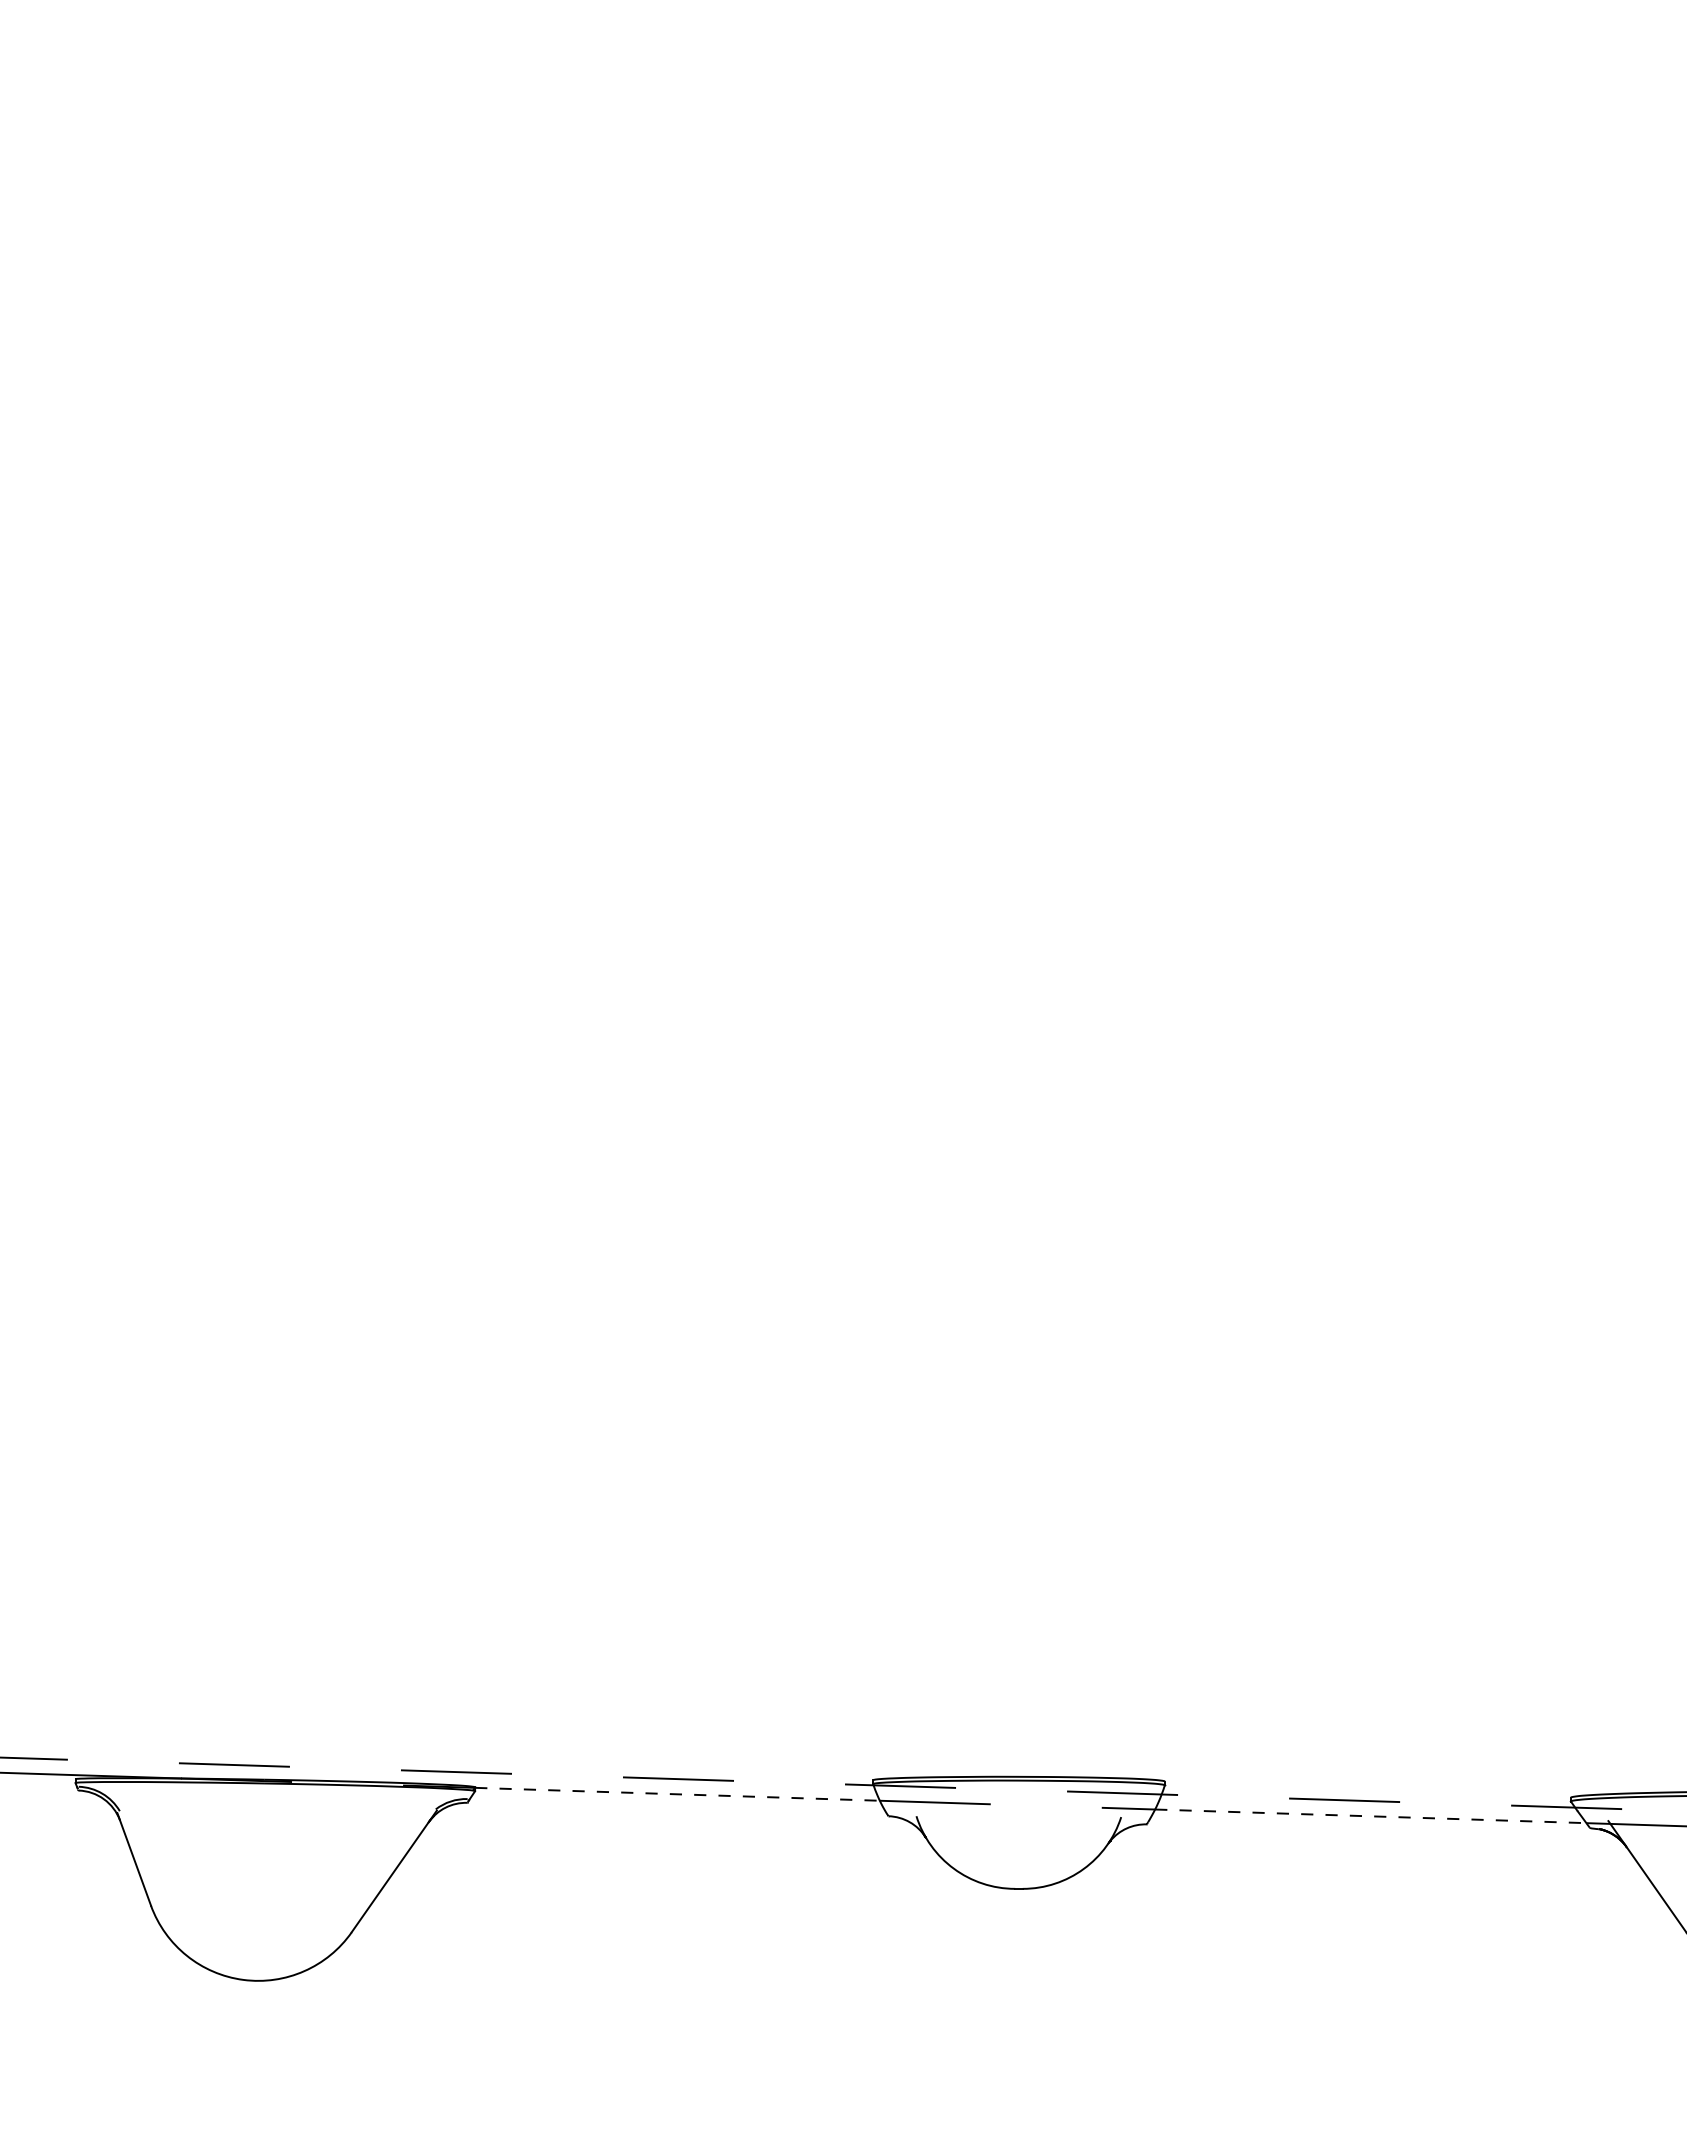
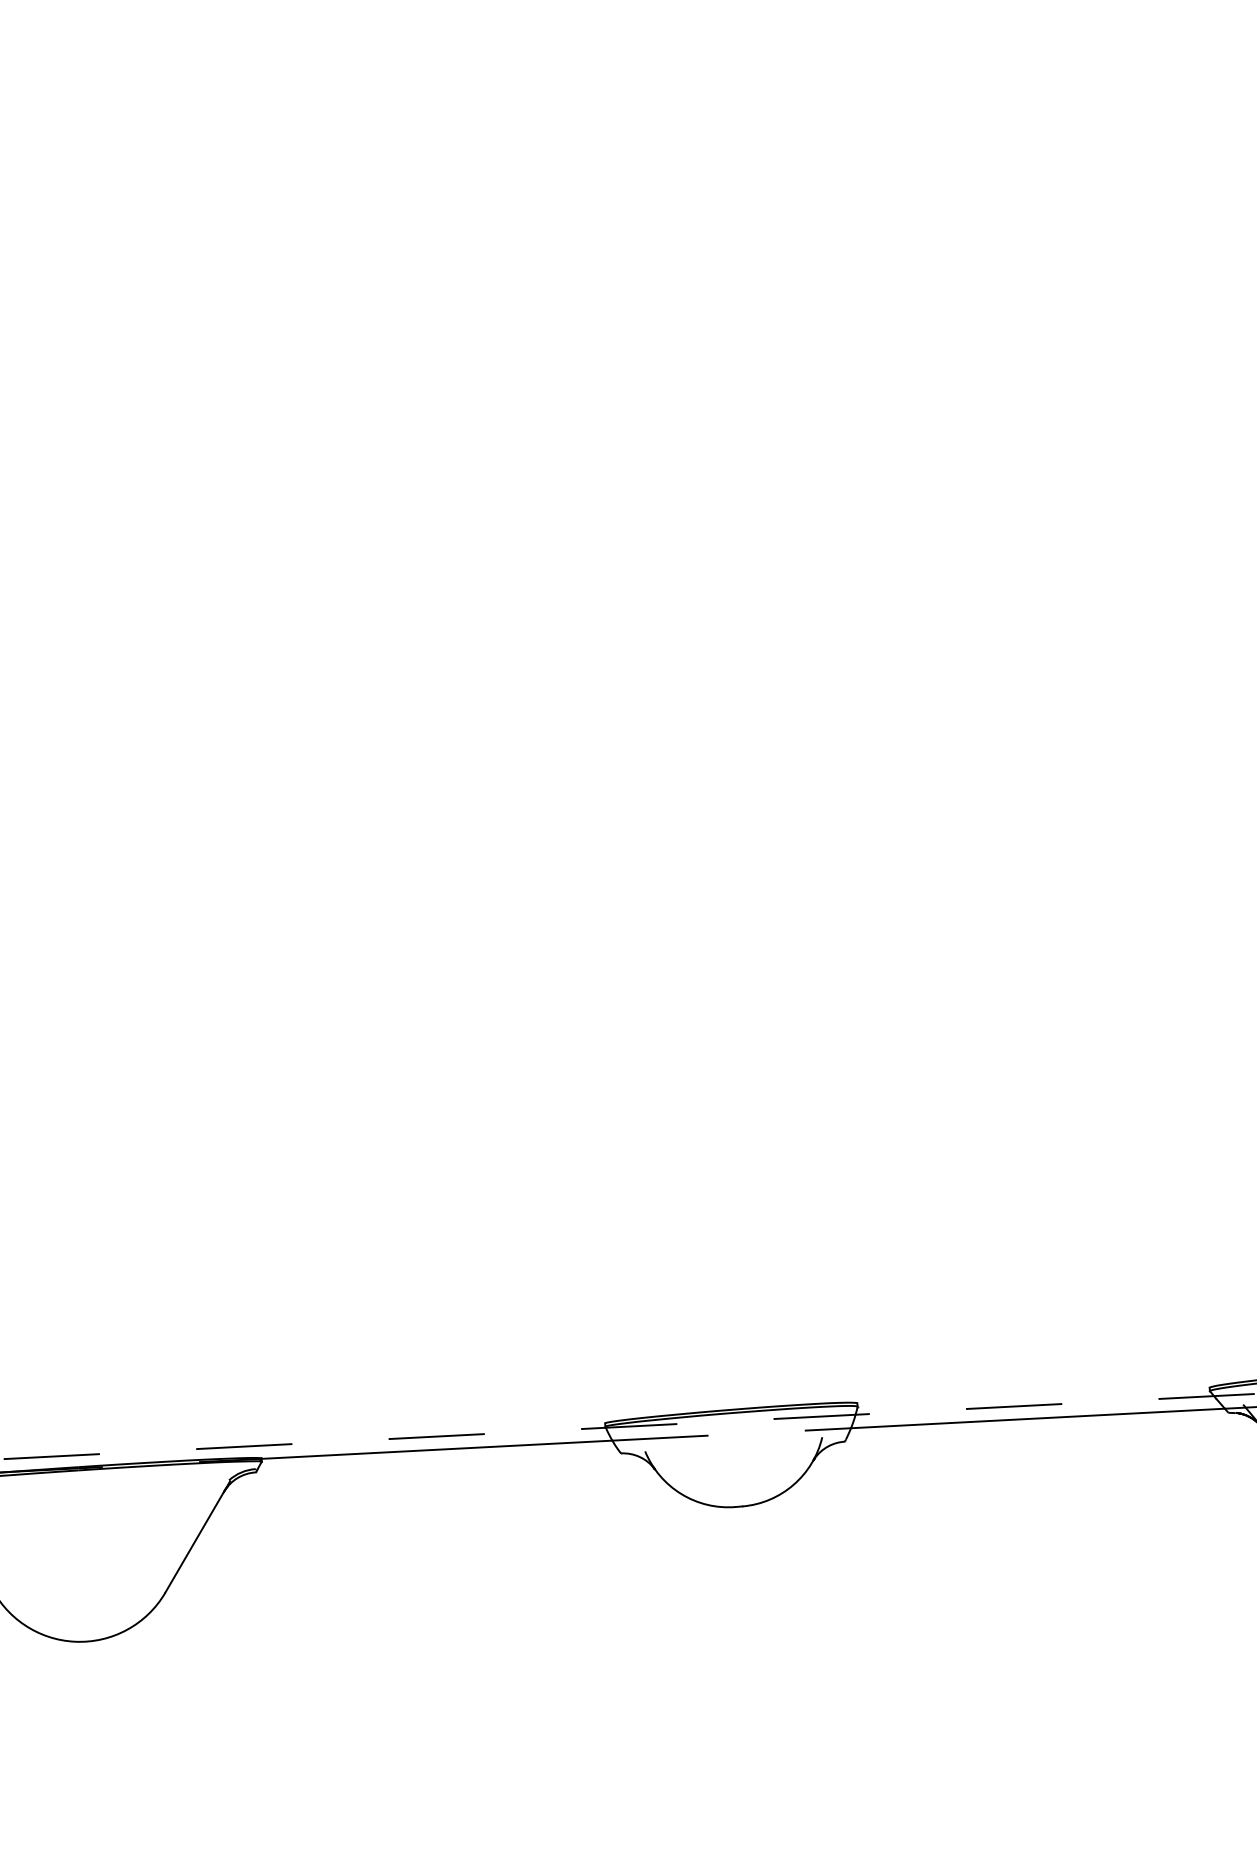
line: (677, 1794) -> (436, 1449), dashed -> solid
line: (1370, 1816) -> (1037, 1418), dashed -> solid

